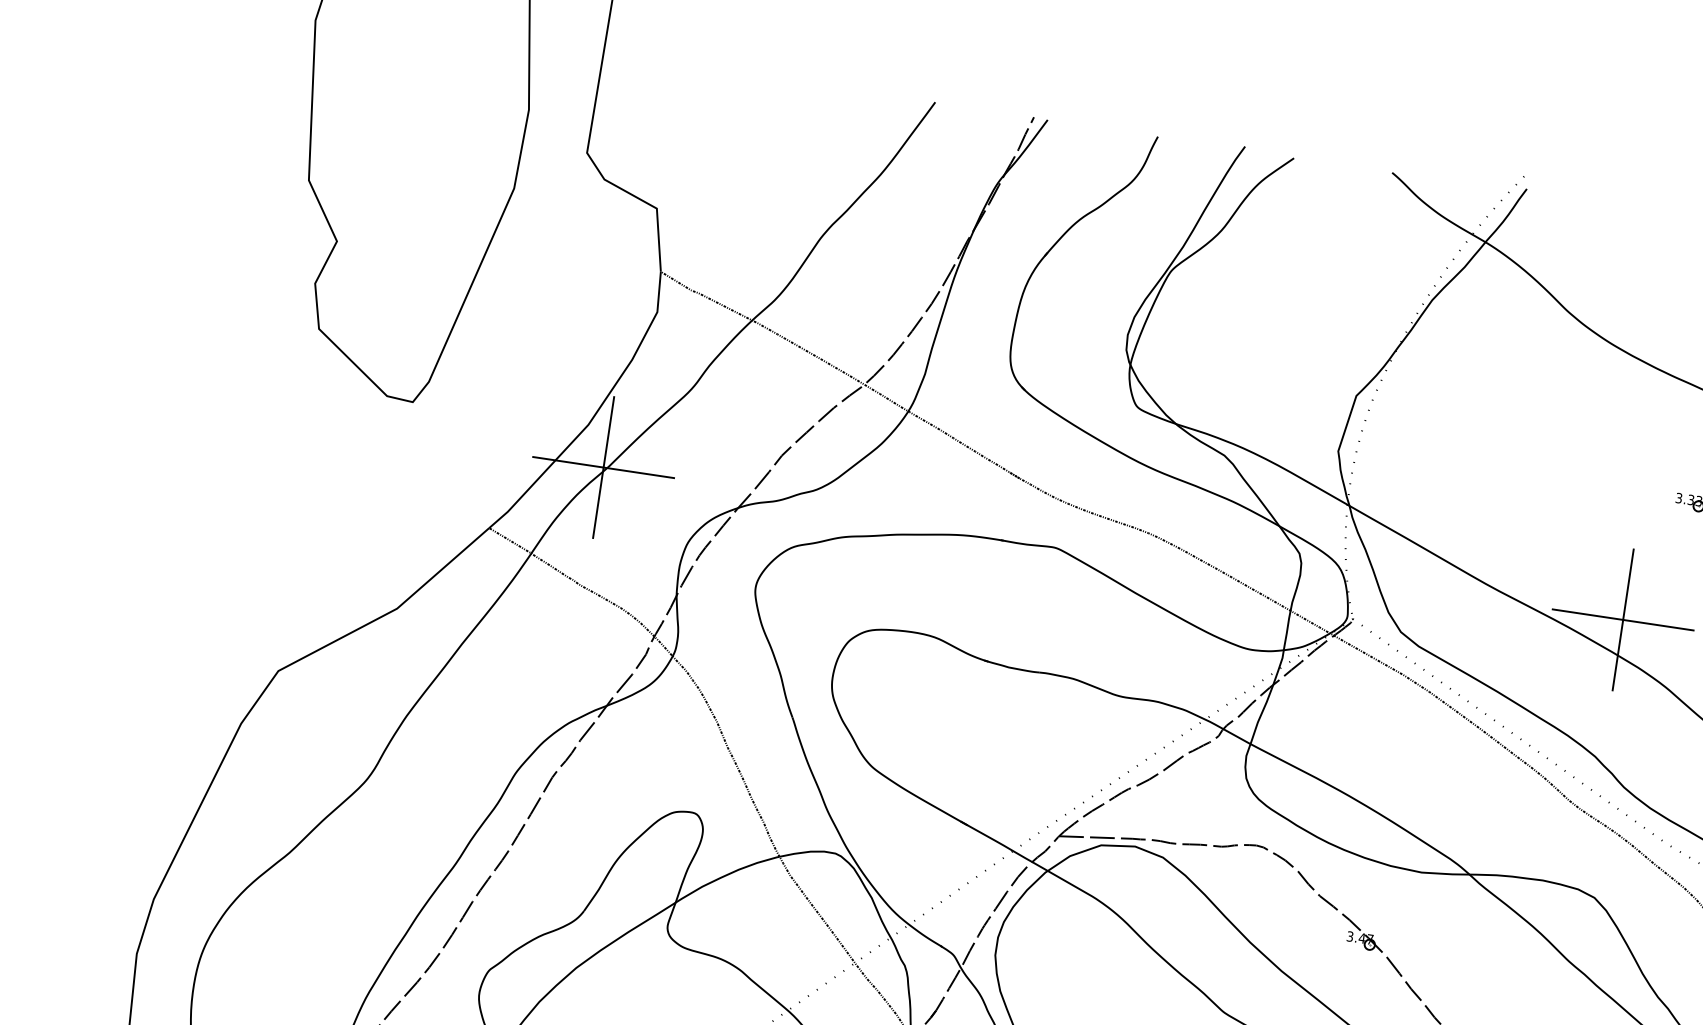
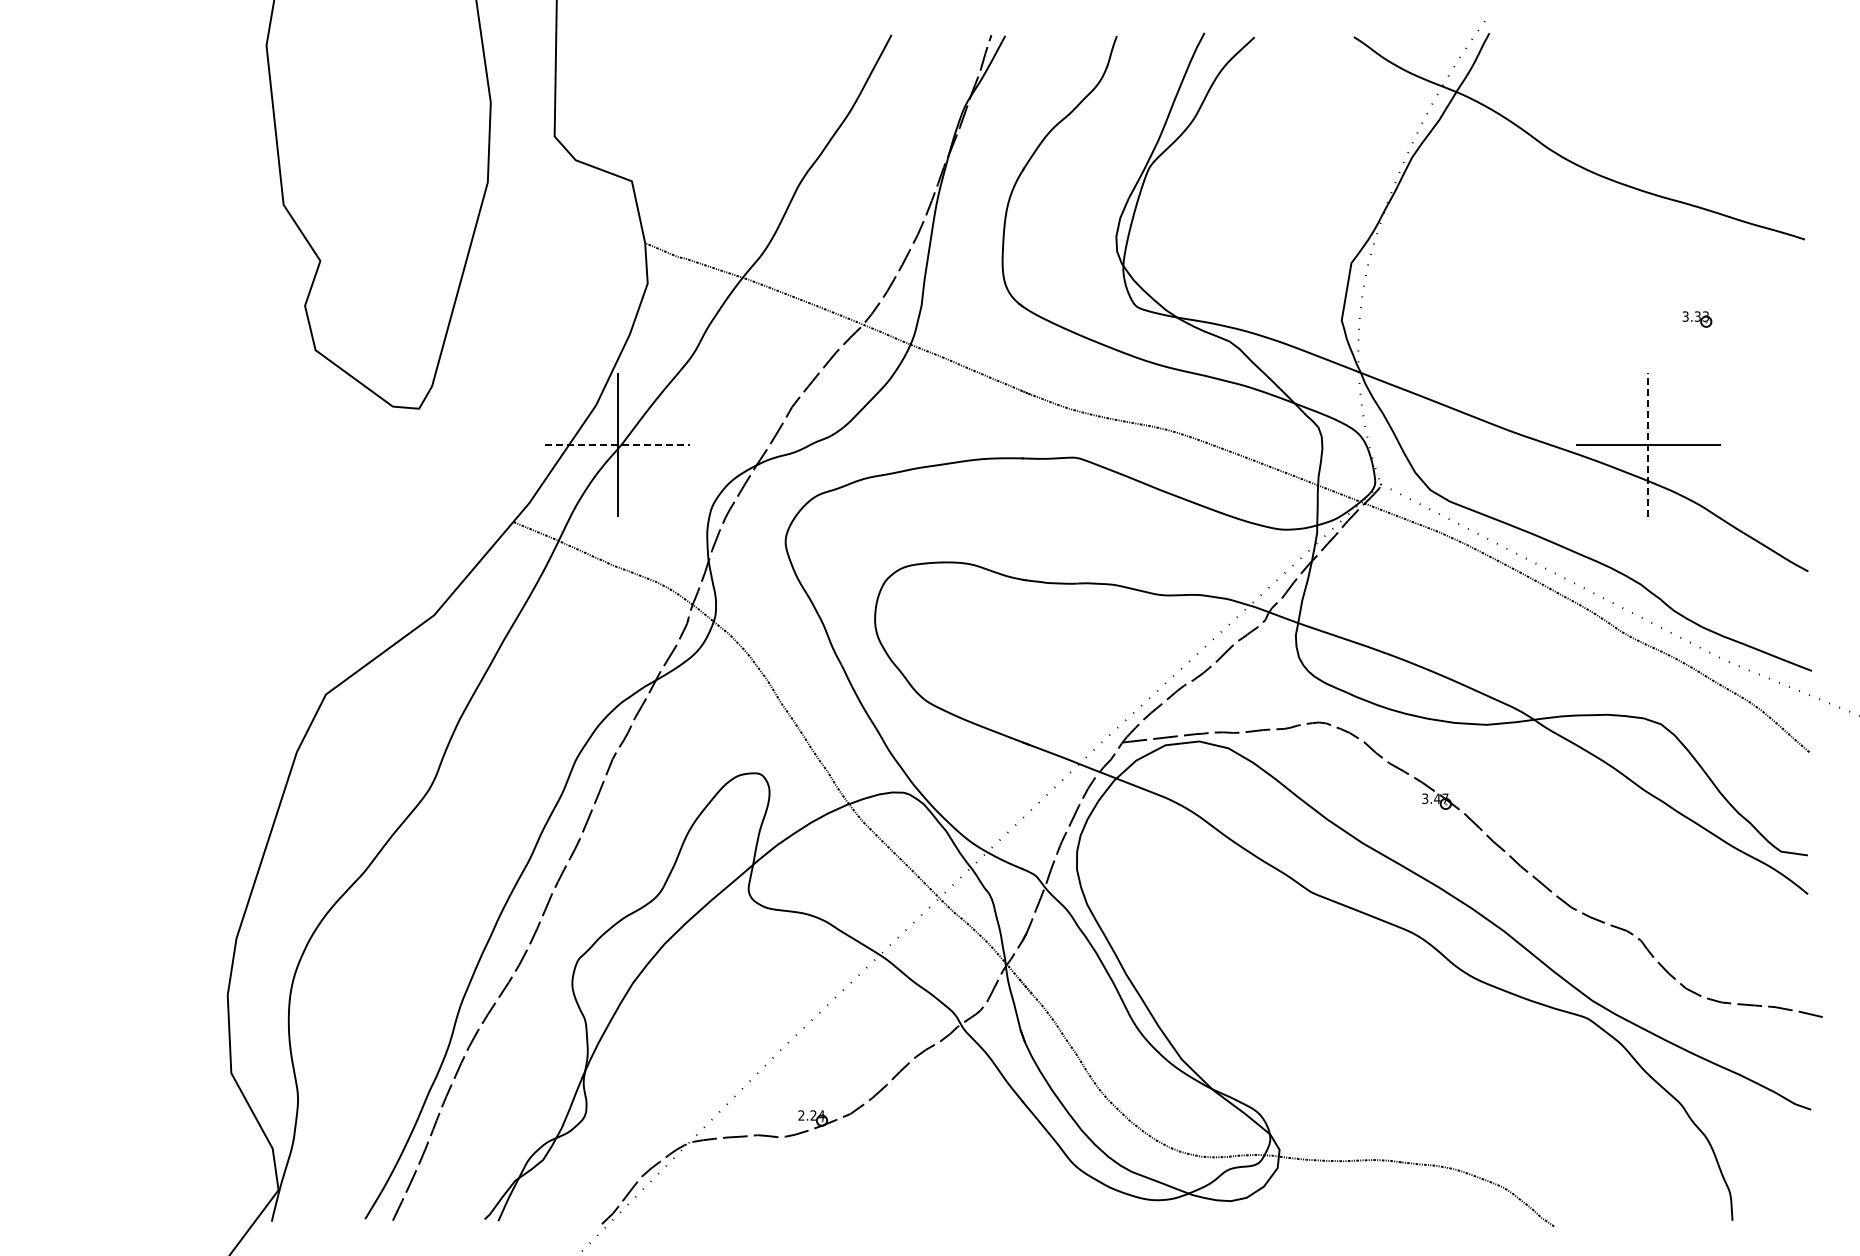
line: (603, 467) -> (617, 445), solid -> dashed
line: (1623, 620) -> (1648, 445), solid -> dashed

